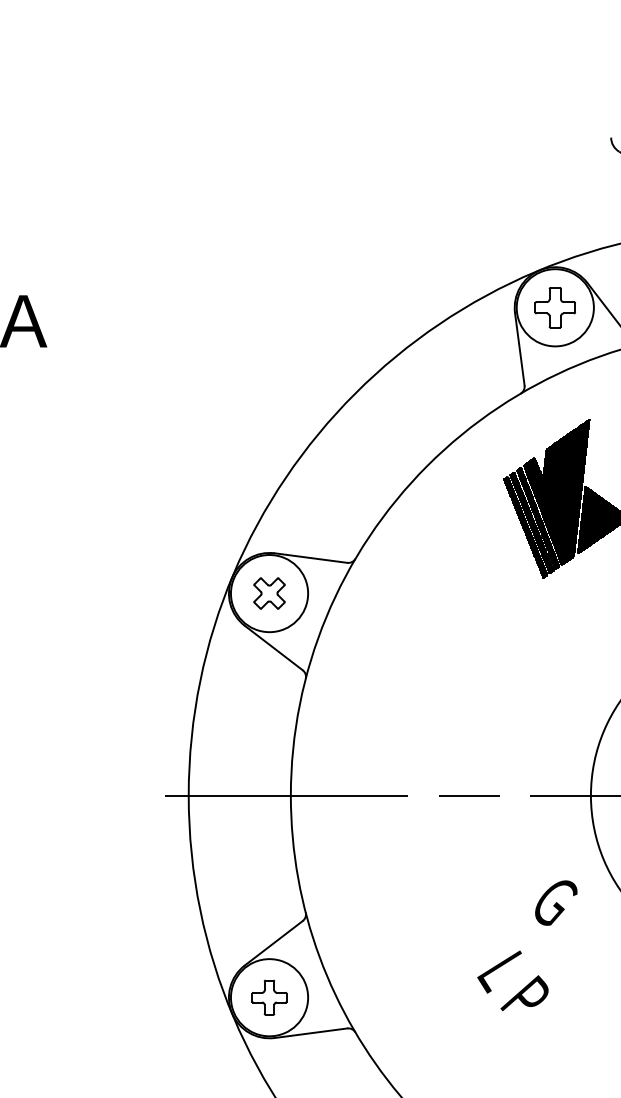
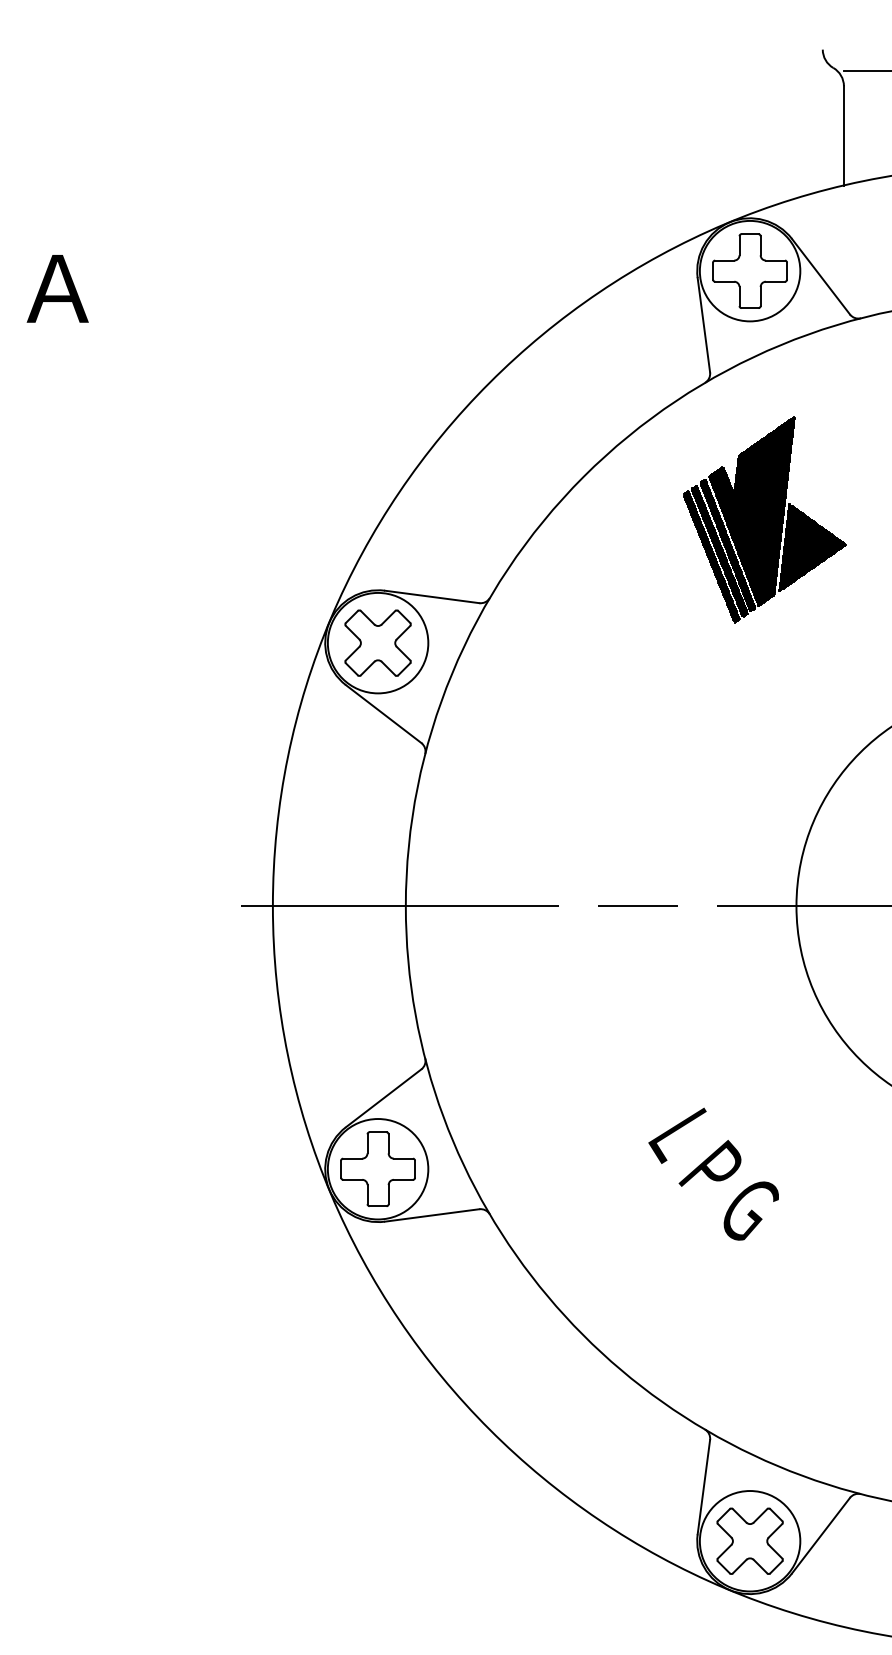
part: (554, 307) -> (749, 270), size x1.43
part: (269, 593) -> (377, 642), size x1.67
text: (555, 902) -> (750, 1210), moved
part: (269, 997) -> (377, 1168), size x1.67

